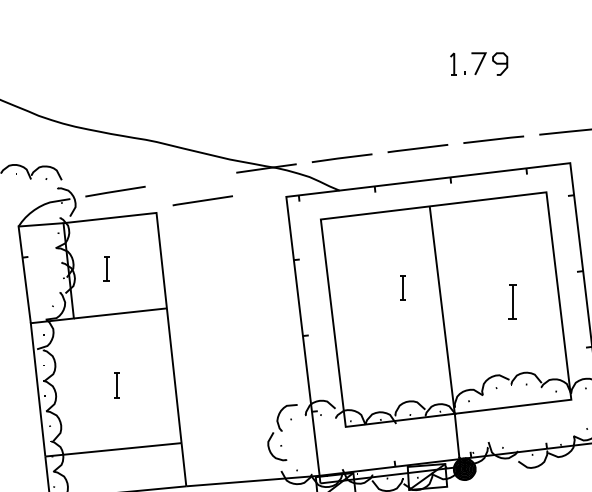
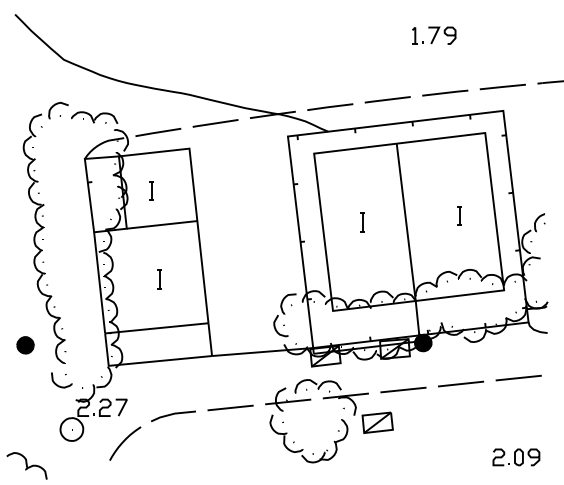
line: (202, 200) -> (215, 123), moved
part: (403, 287) -> (362, 222), moved
part: (512, 301) -> (459, 215), size x0.71

